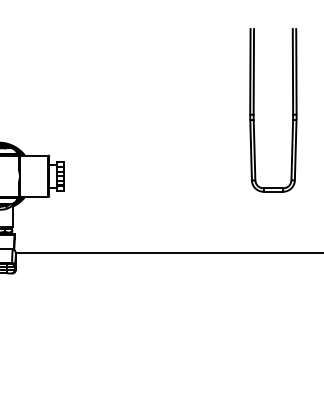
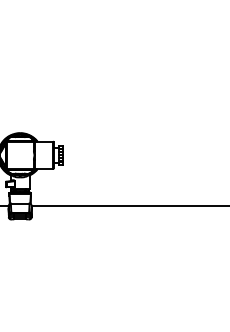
part: (255, 109) -> (189, 111), removed

